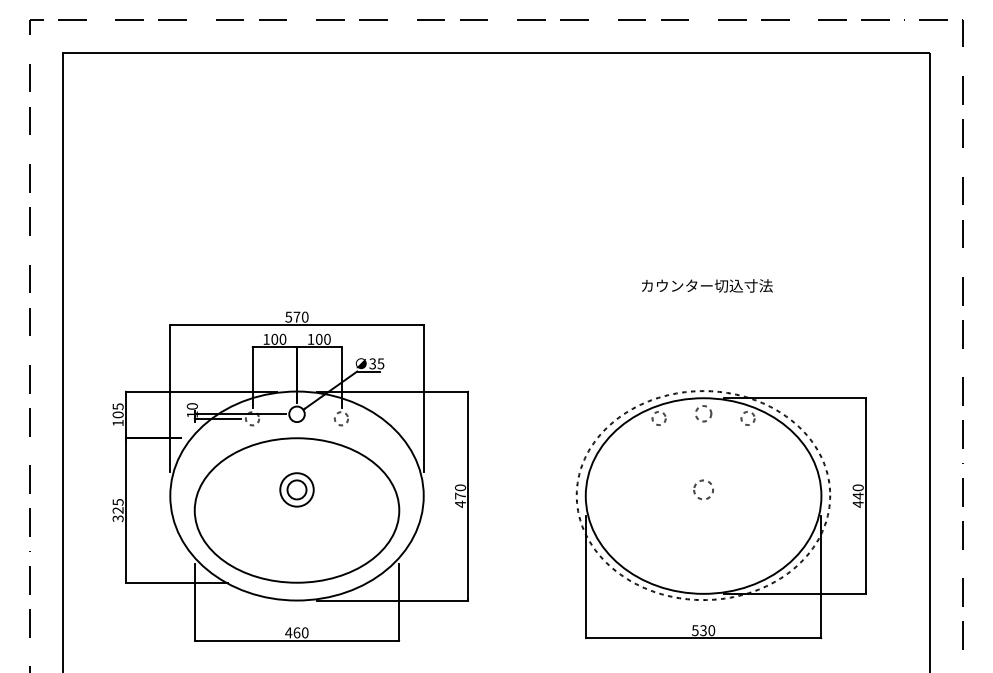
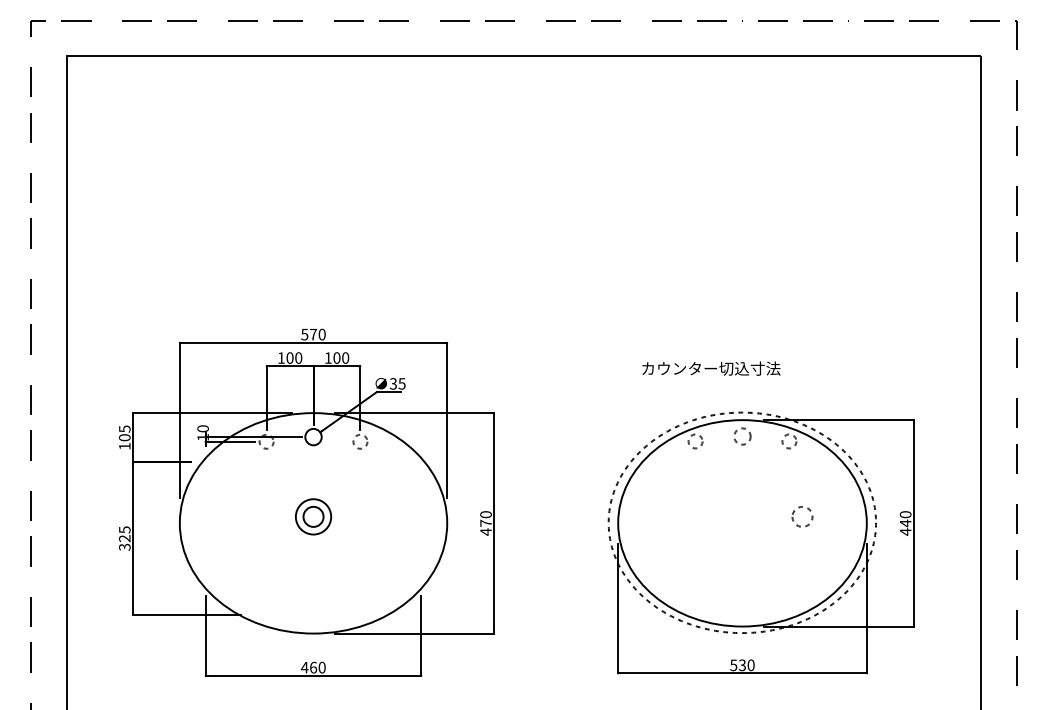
text: (707, 285) -> (711, 368), moved
part: (709, 483) -> (808, 510), moved
part: (296, 510) -> (313, 538), removed

